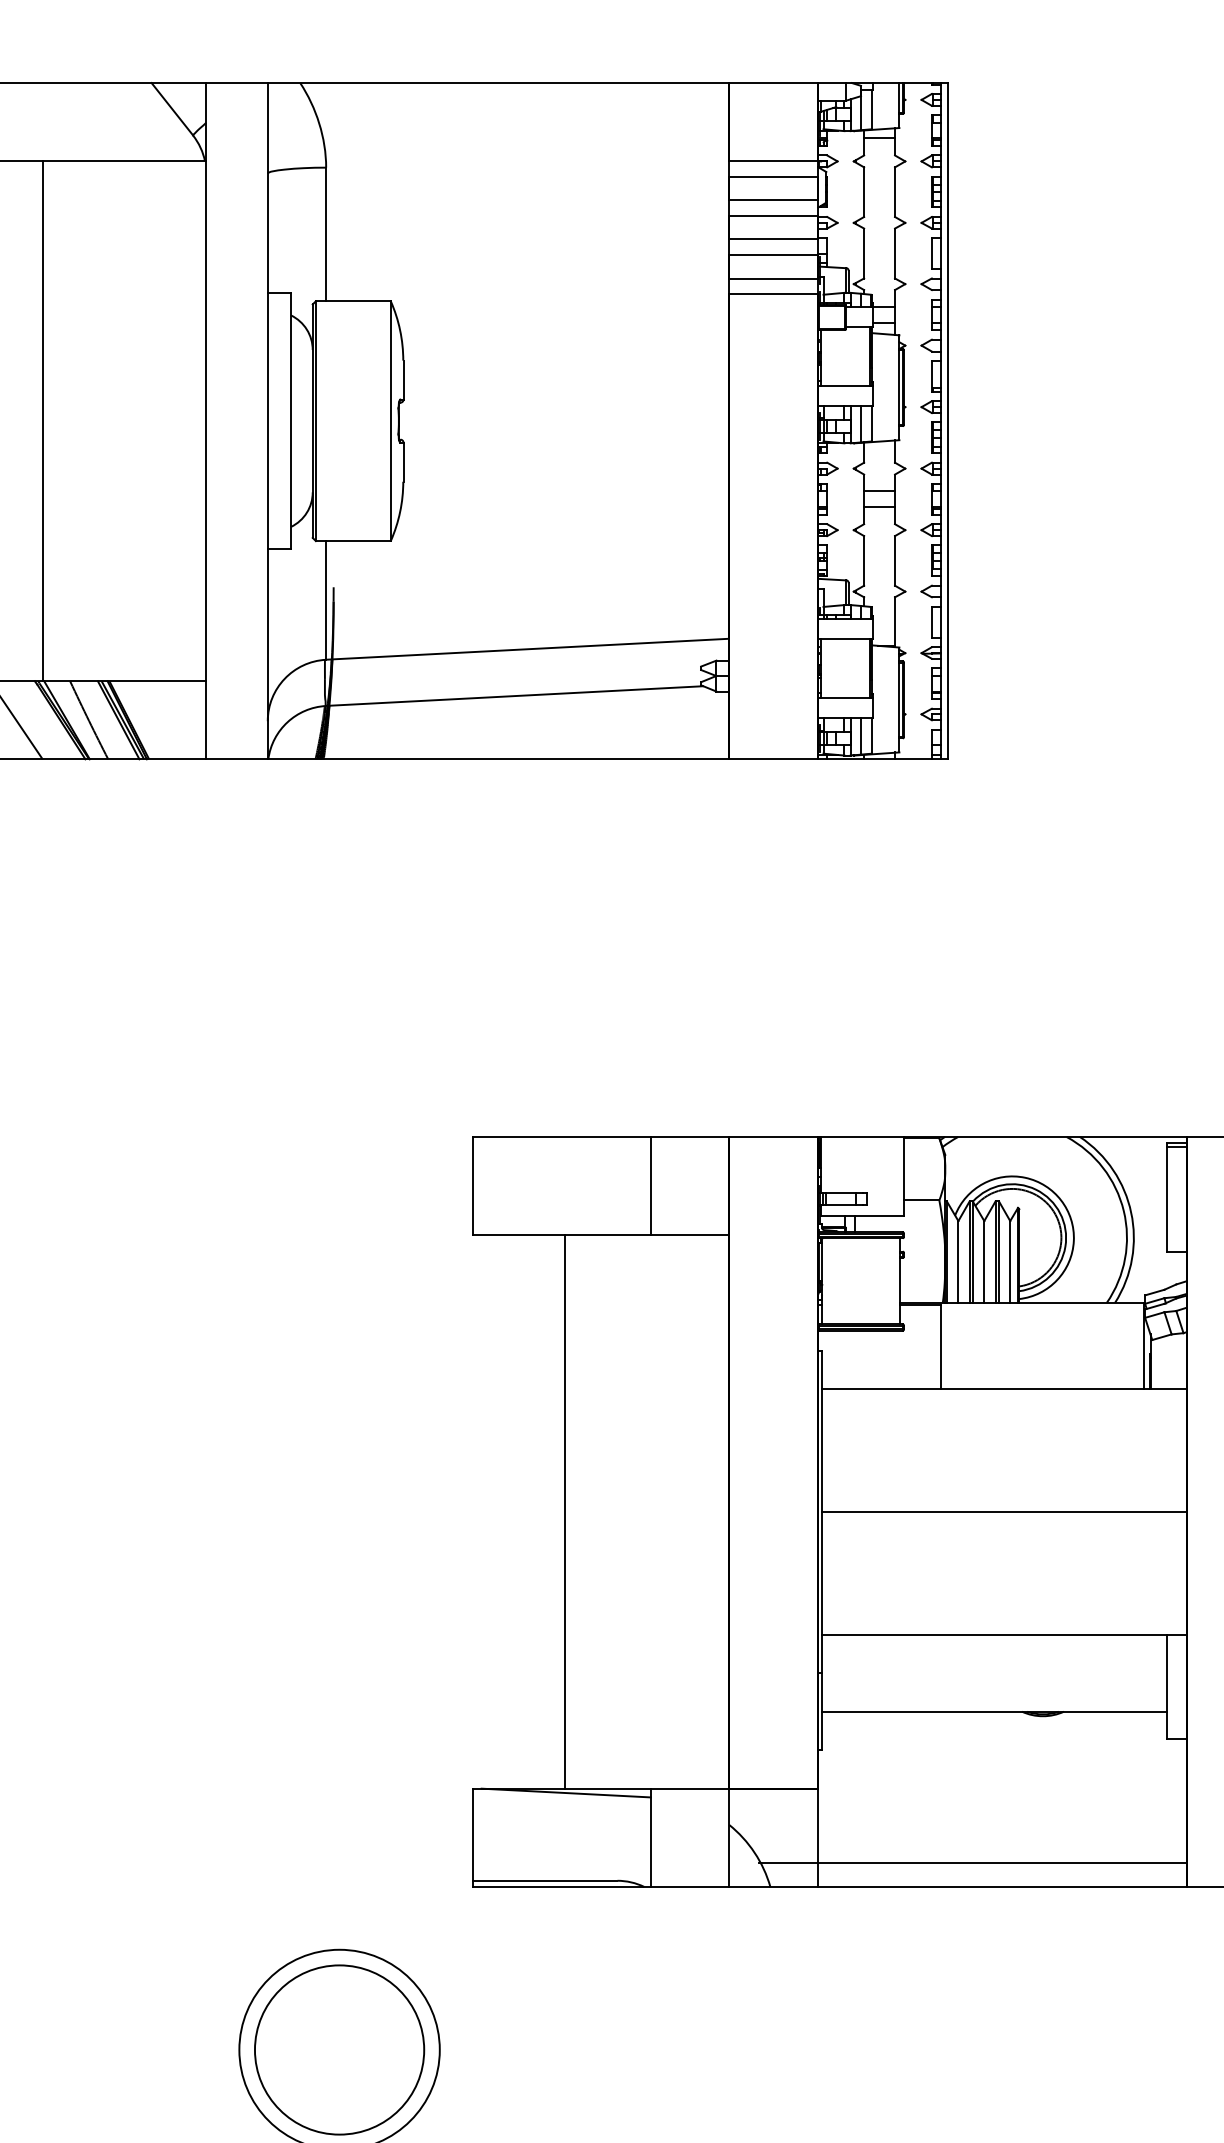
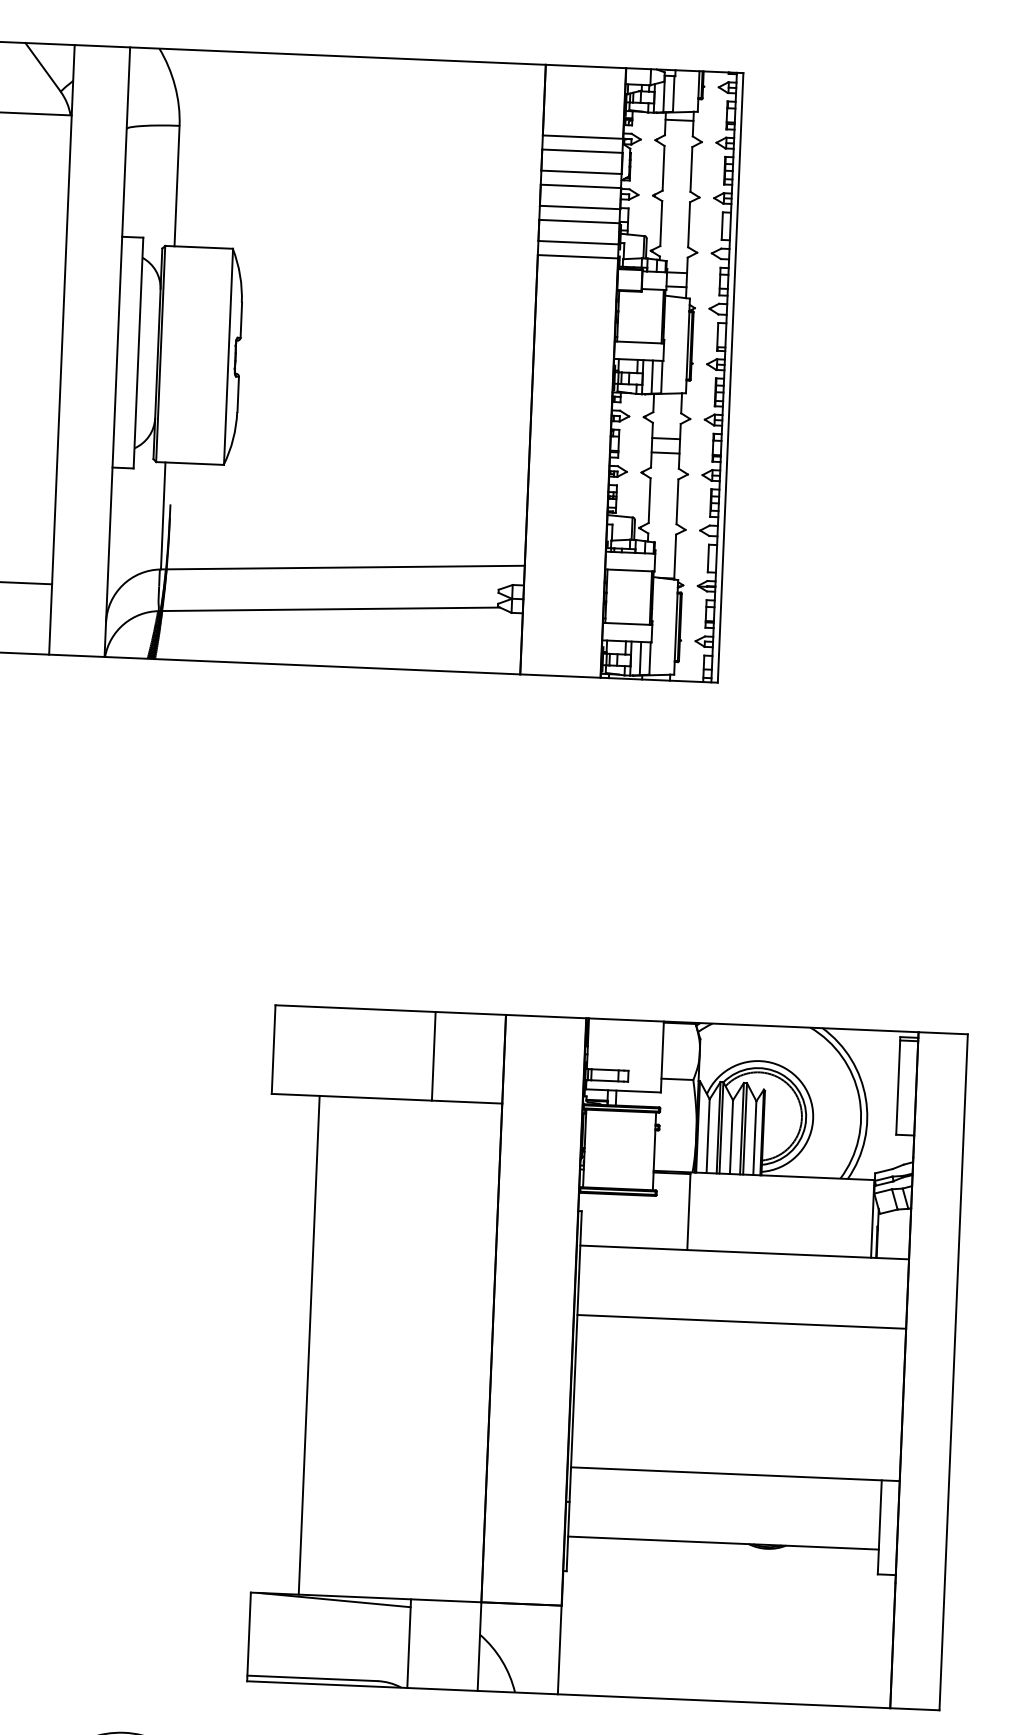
line: (565, 1511) -> (309, 1344), moved
line: (1003, 1512) -> (741, 1322), moved
line: (972, 1862) -> (698, 1678), removed

